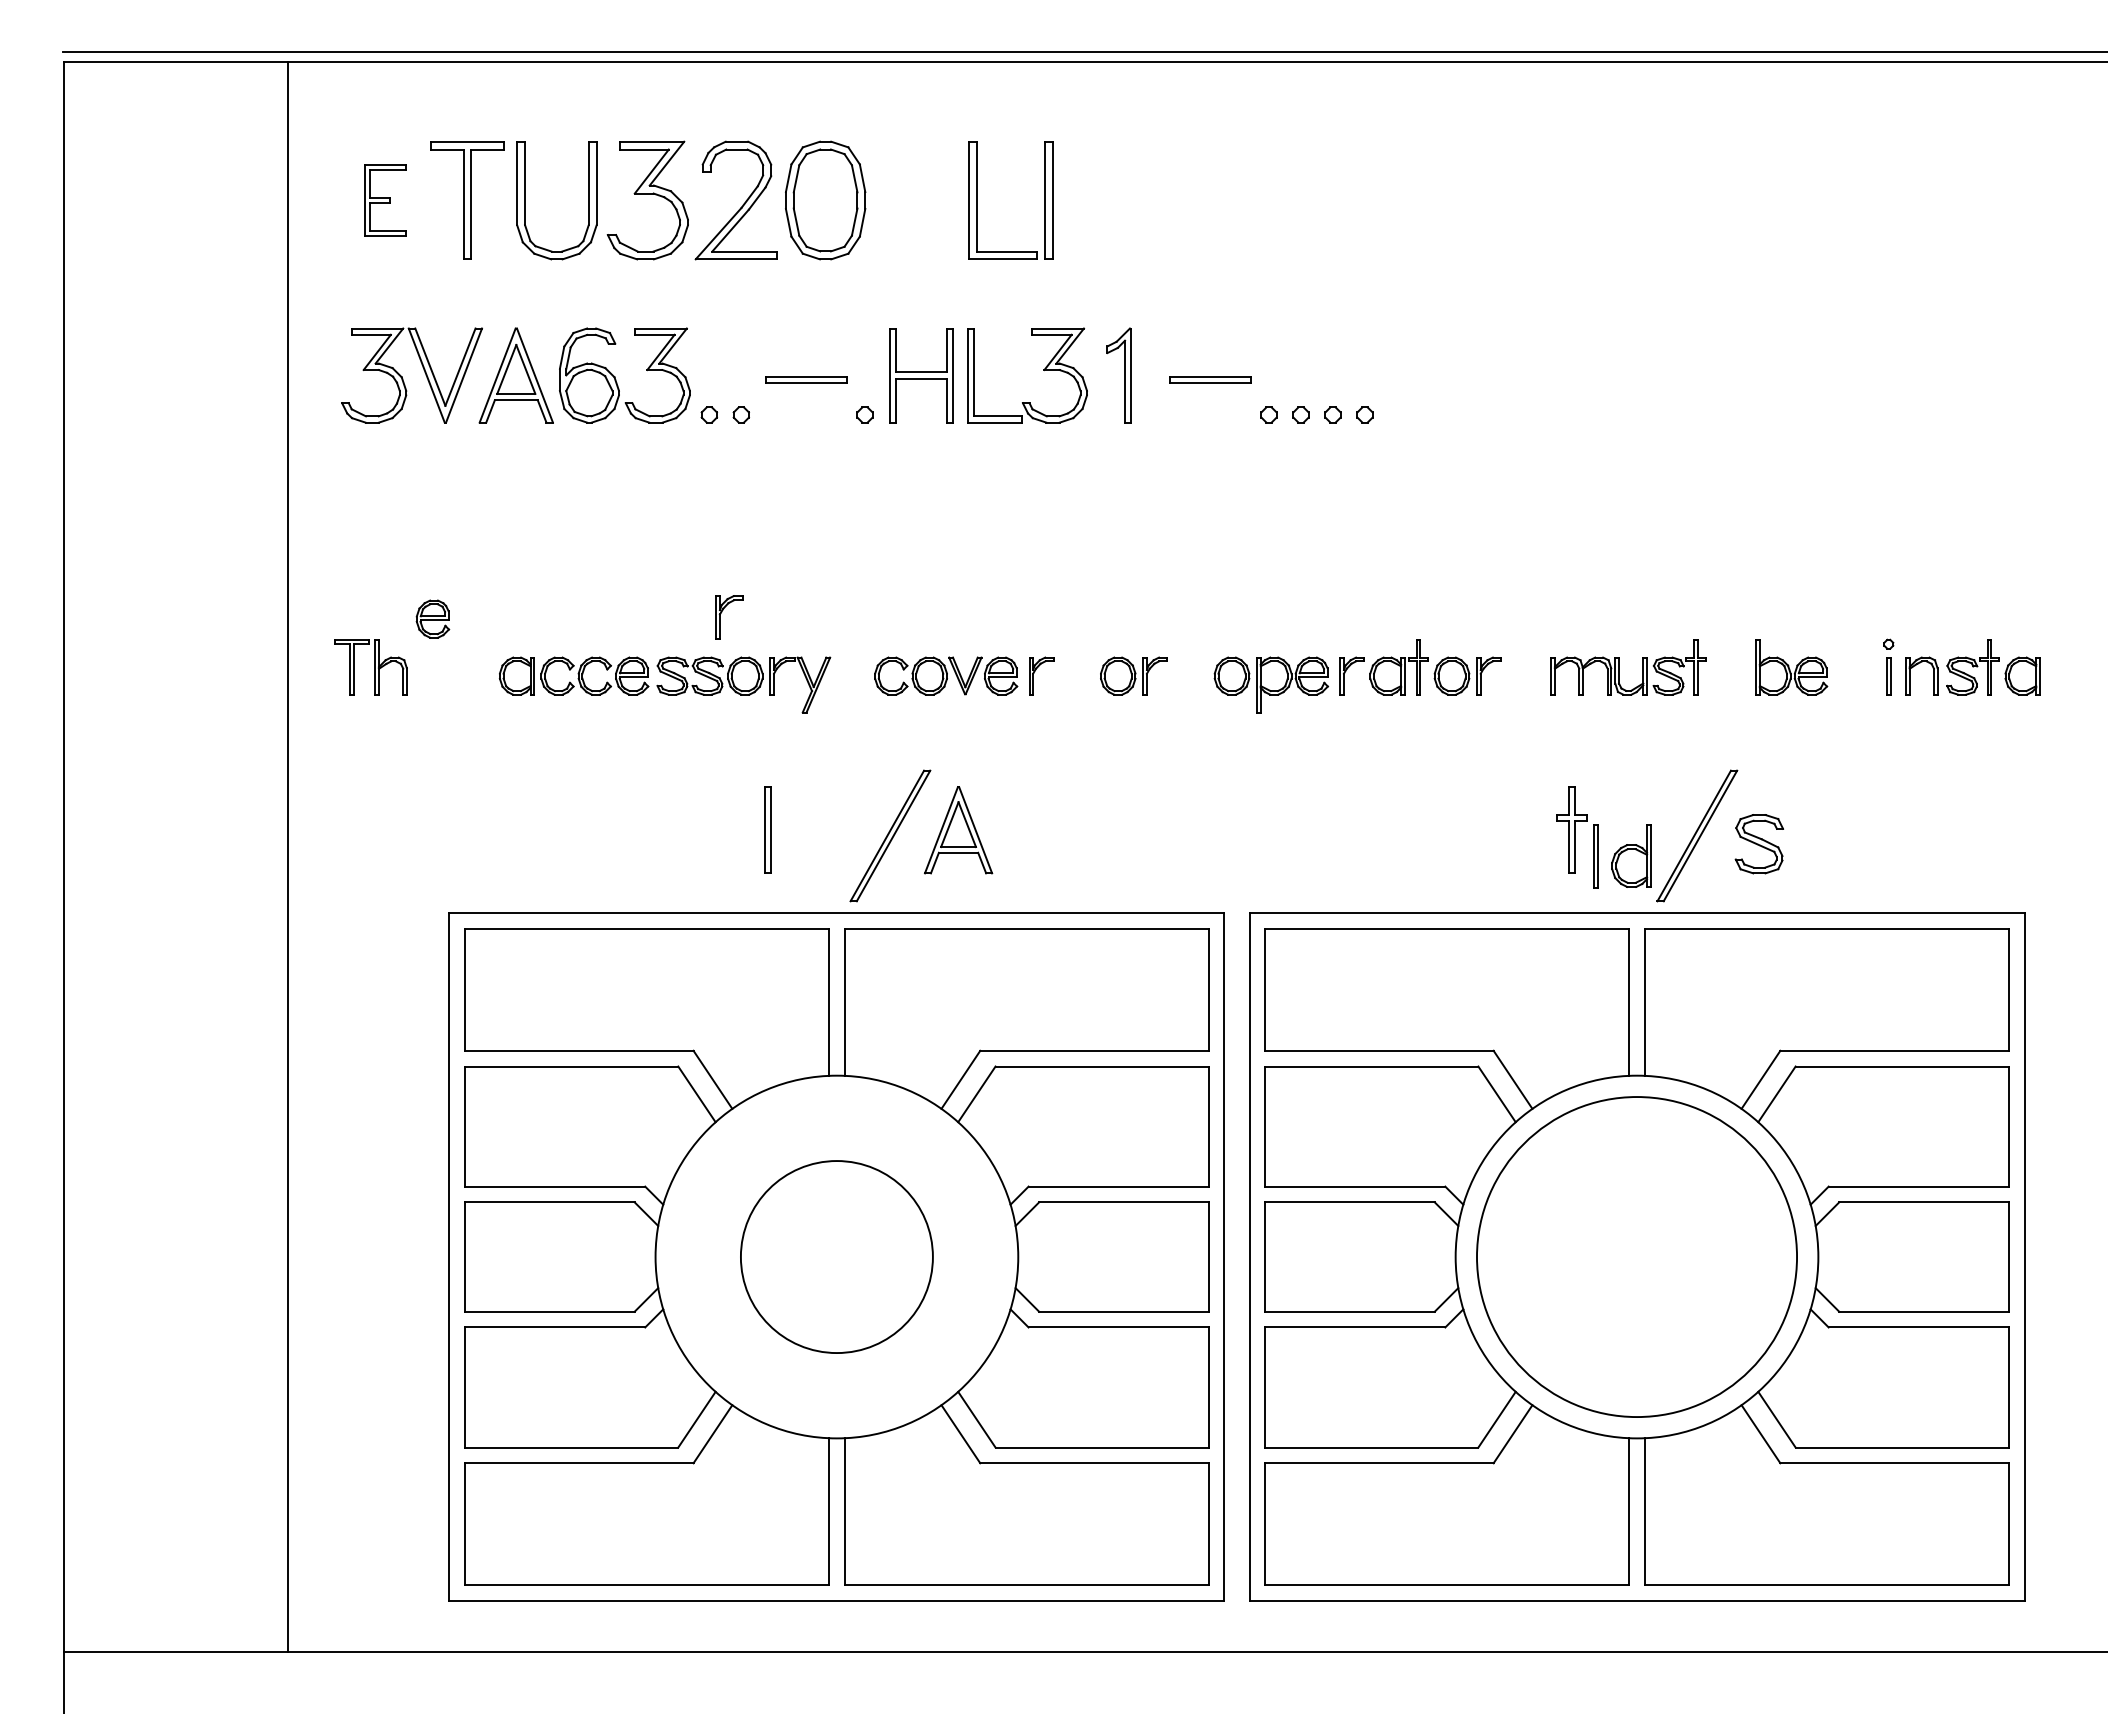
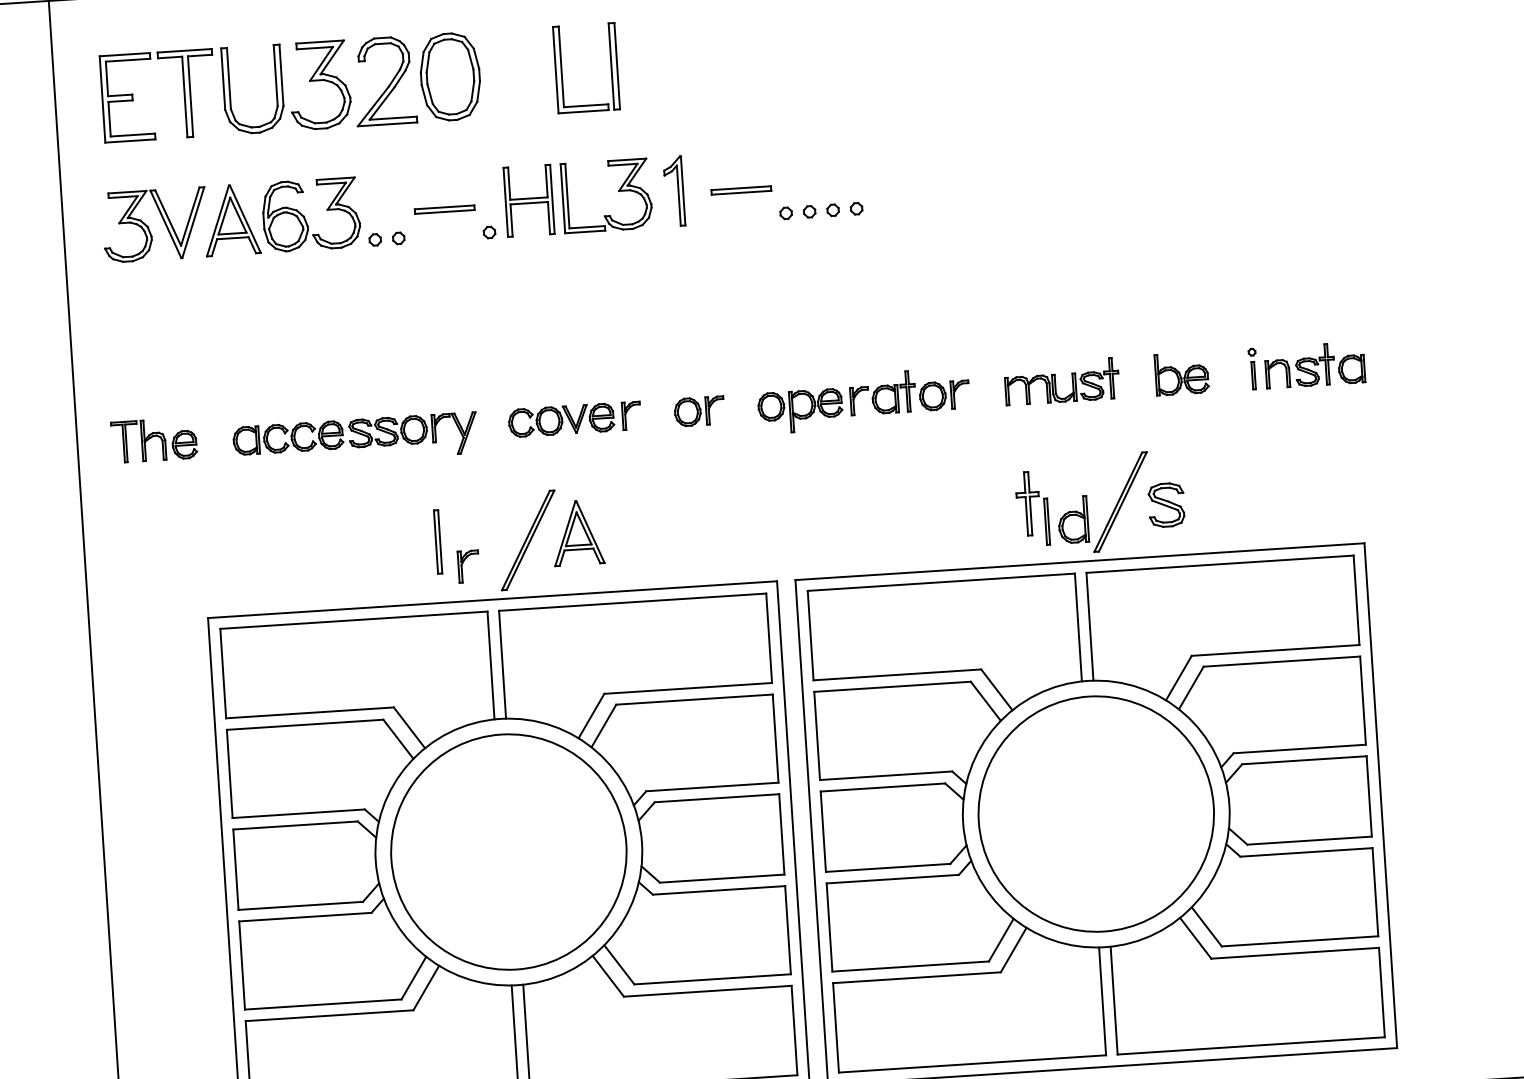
part: (385, 200) -> (127, 97), size x1.67
part: (722, 612) -> (463, 563), moved
part: (432, 618) -> (184, 444), moved
circle: (836, 1257) -> (508, 852), size x1.67

